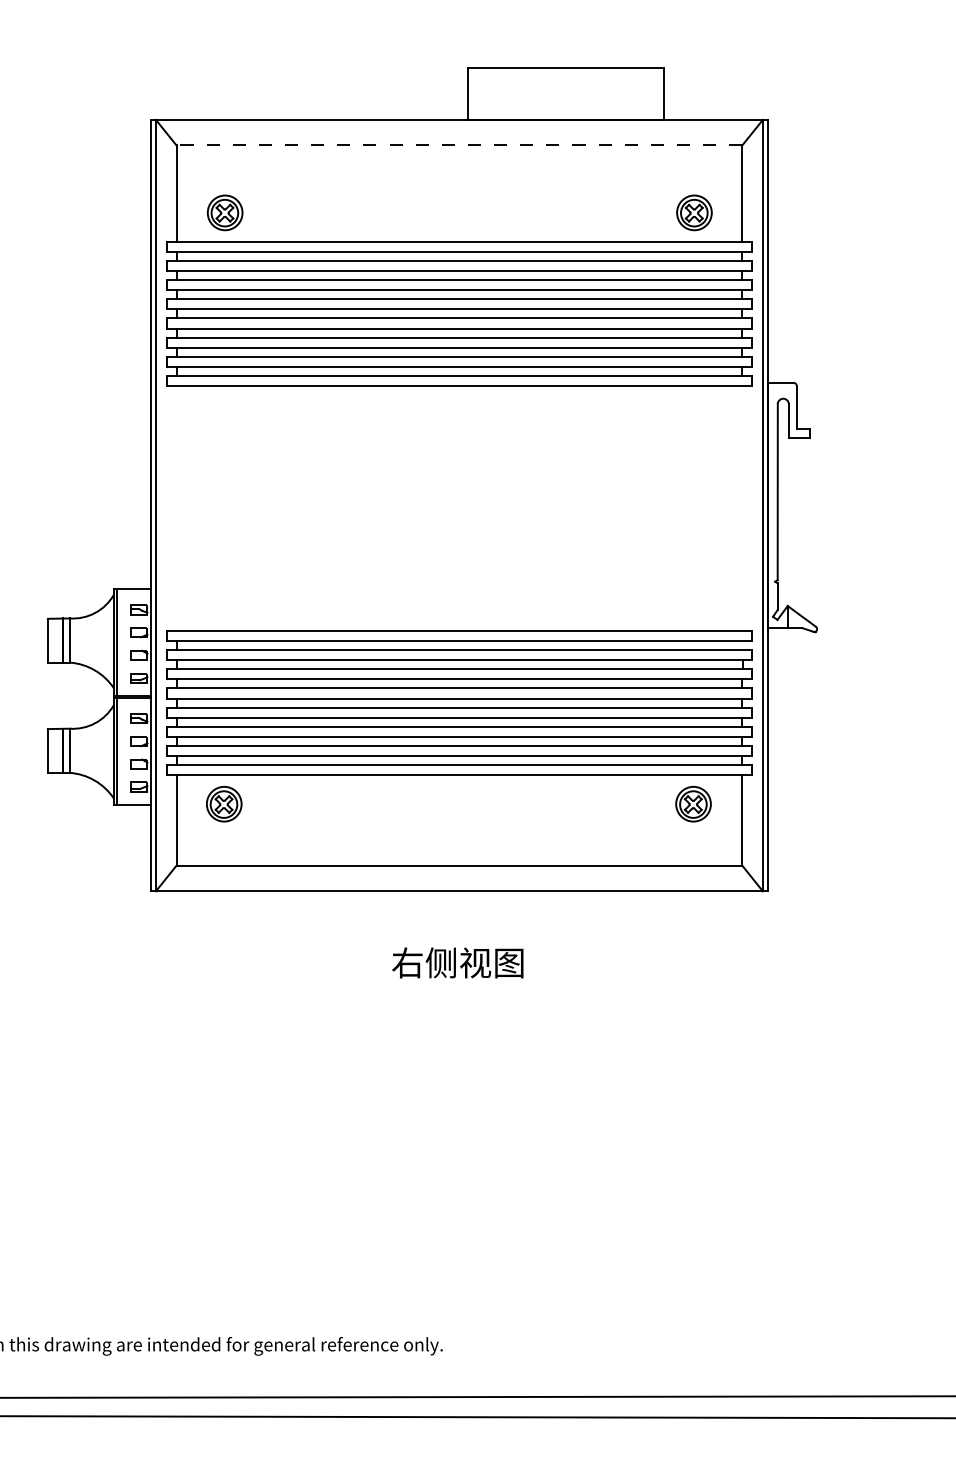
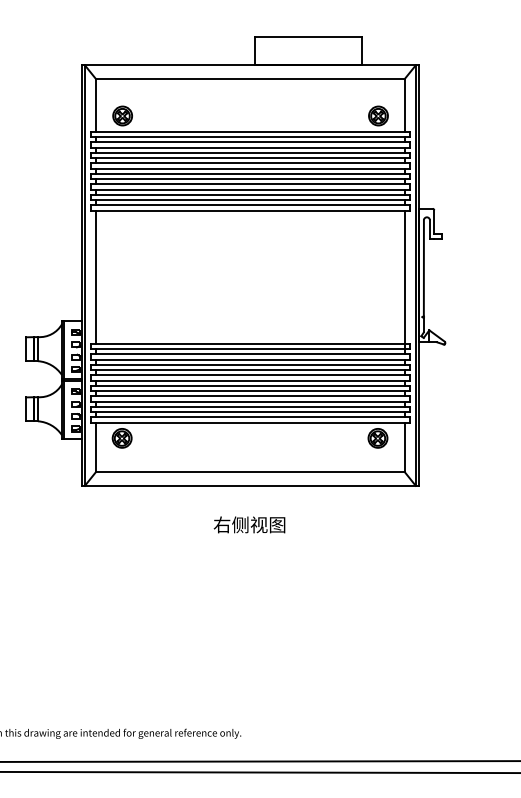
line: (457, 145) -> (249, 79), dashed -> solid
line: (177, 507) -> (96, 276), added
line: (742, 518) -> (404, 282), added

